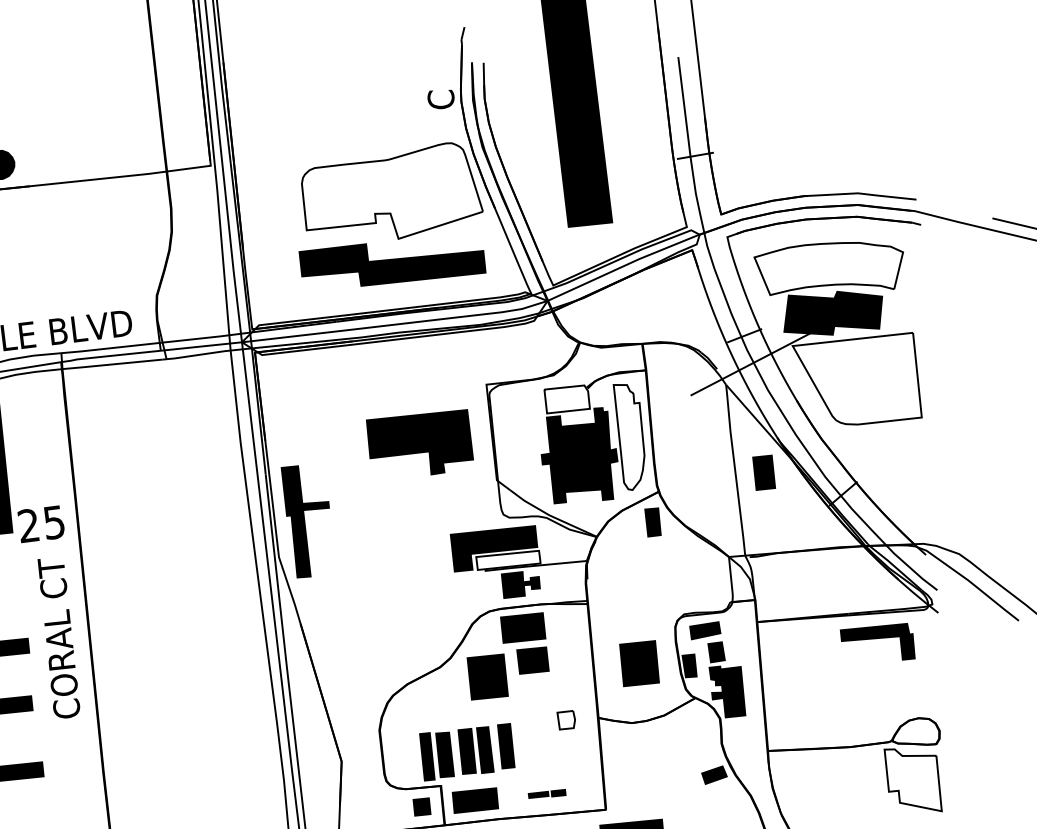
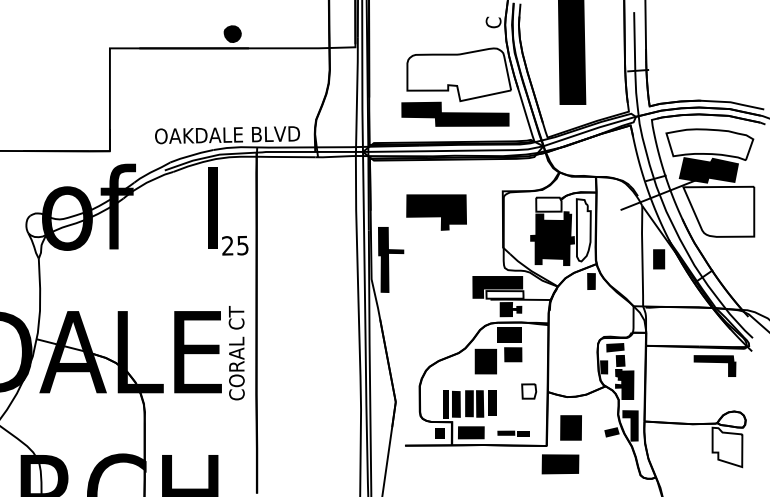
part: (420, 445) -> (436, 212), moved
text: (58, 638) -> (236, 353), moved
part: (638, 662) -> (570, 427), moved
part: (567, 720) -> (529, 391), size x1.43
fill: (744, 760) -> (630, 425), added
part: (547, 794) -> (513, 433), size x1.43

